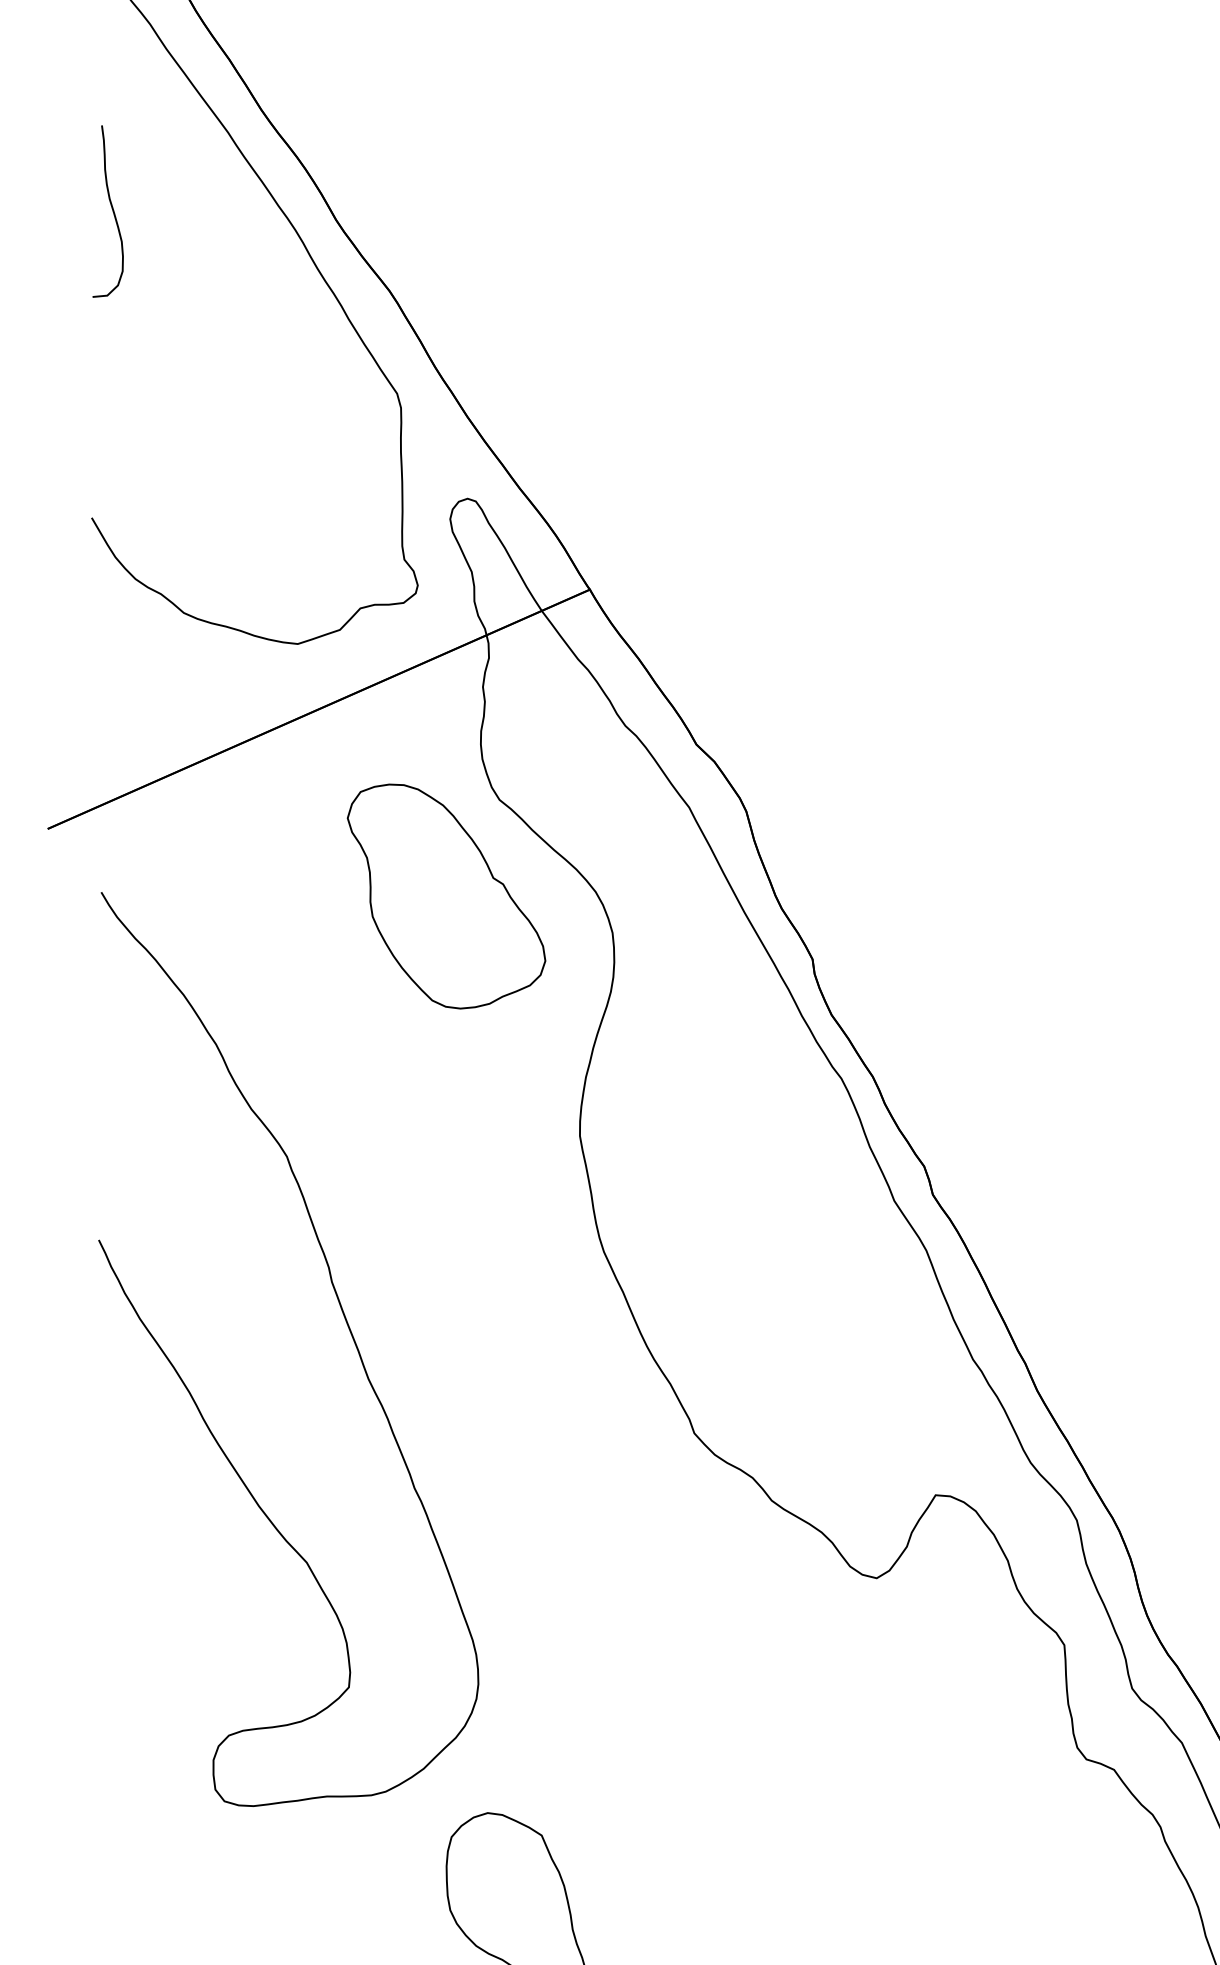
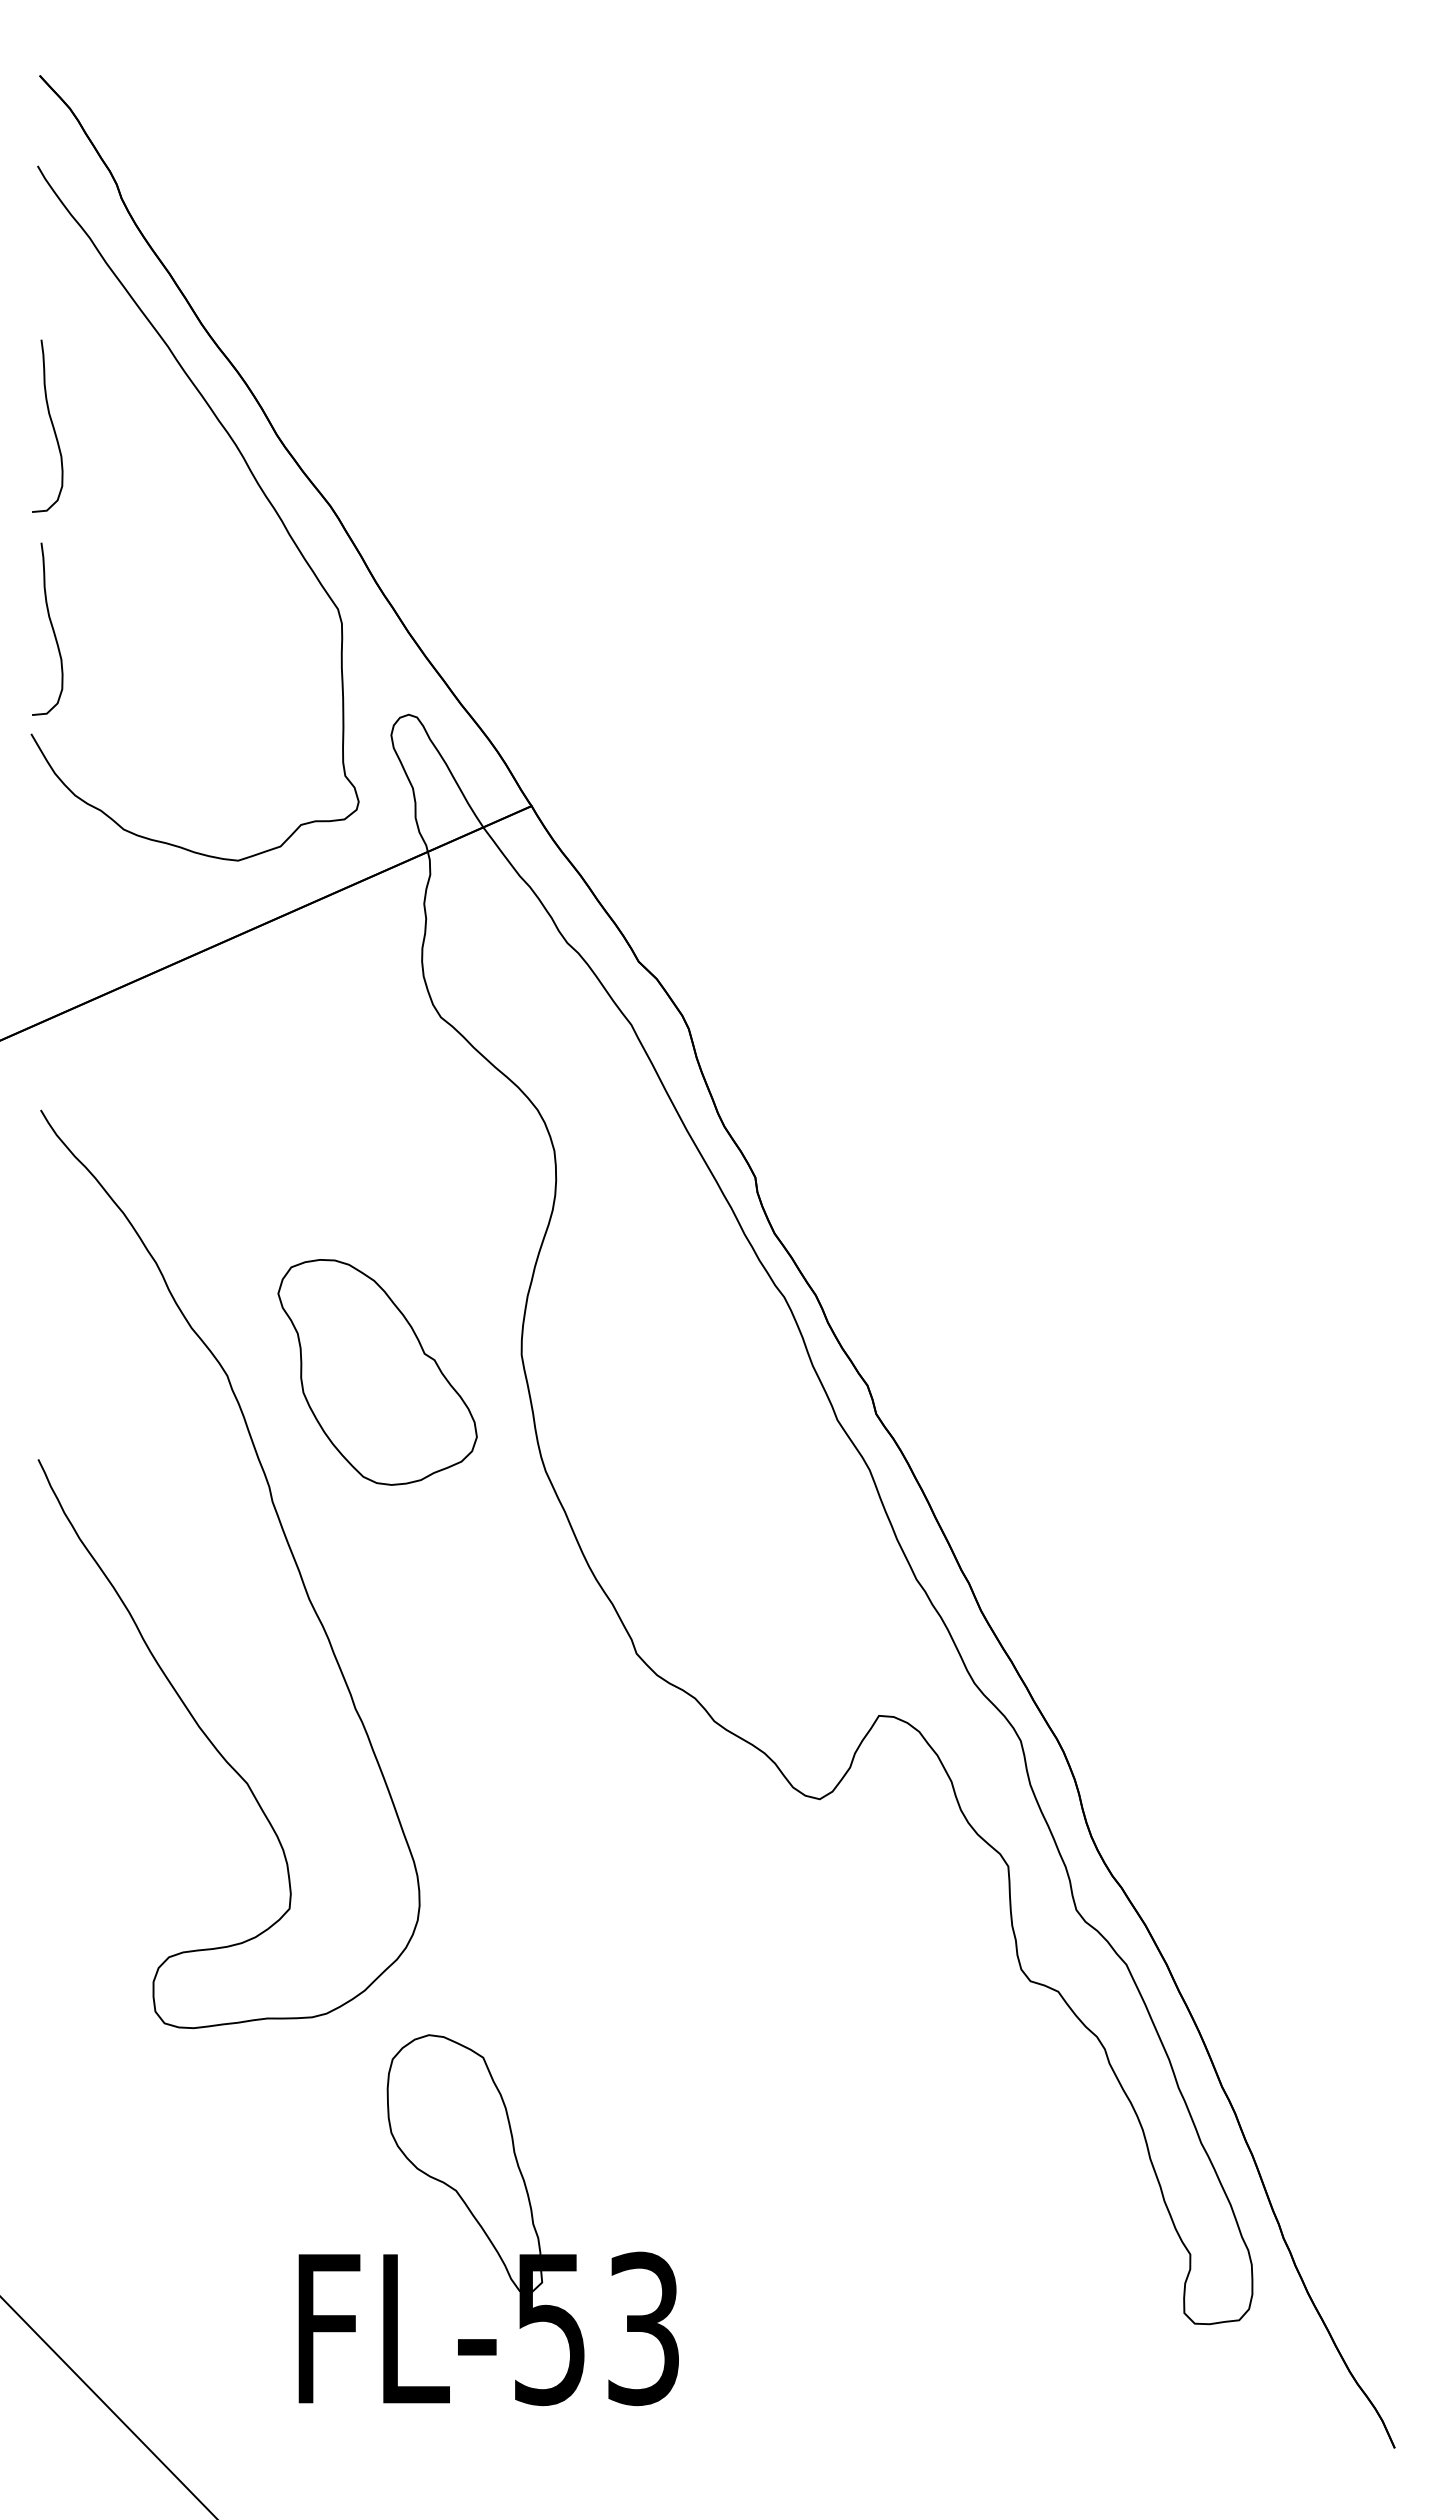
curve: (111, 411) -> (51, 627), added
part: (446, 896) -> (377, 1372), moved

